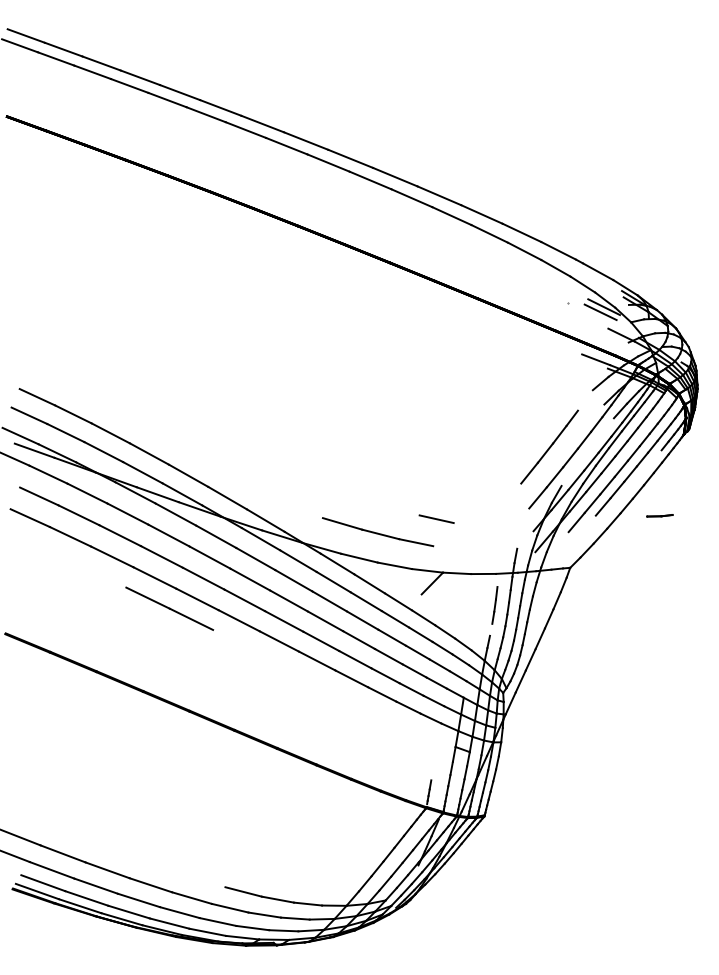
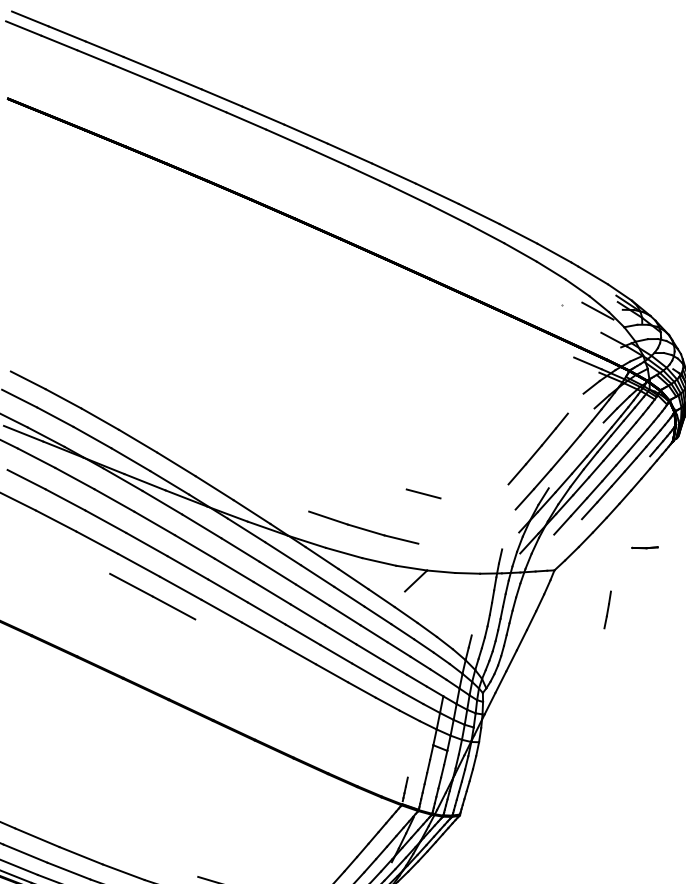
line: (600, 312) -> (594, 316), removed
line: (659, 515) -> (644, 547), moved
line: (436, 518) -> (423, 493), moved
line: (494, 605) -> (607, 610), moved

